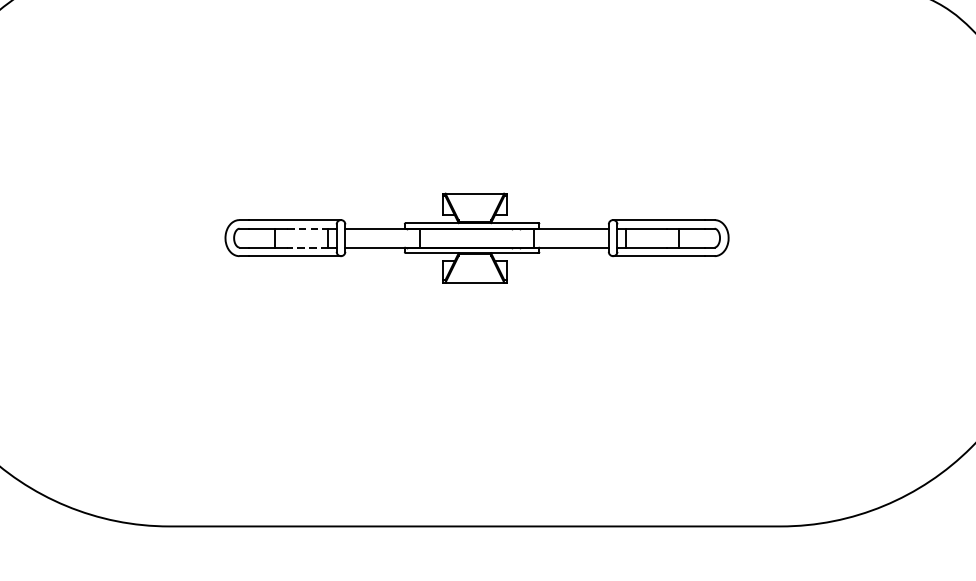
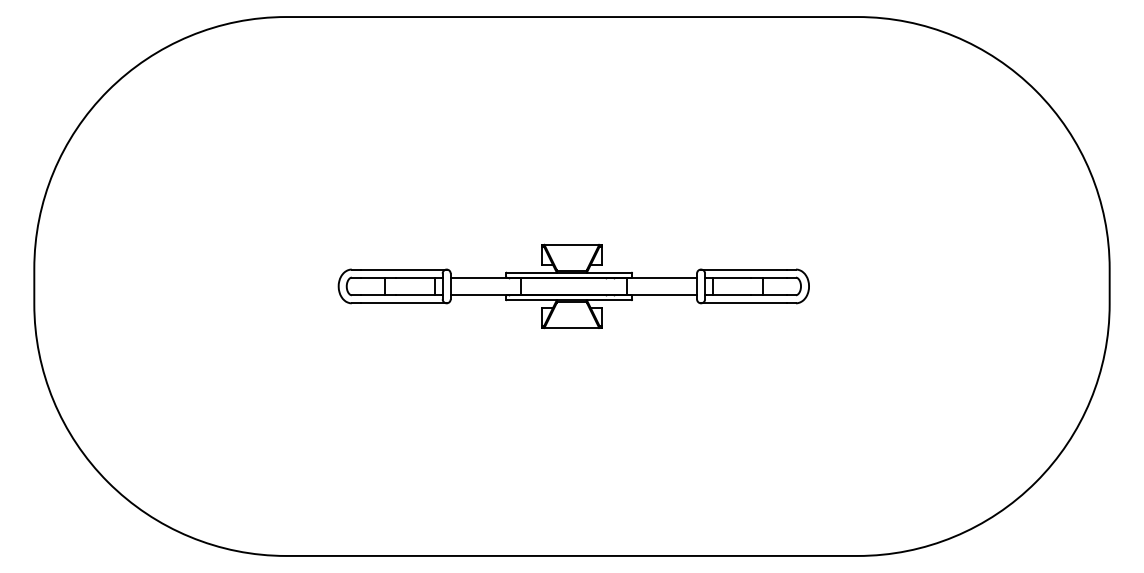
line: (308, 228) -> (416, 277), dashed -> solid
line: (307, 247) -> (415, 295), dashed -> solid

